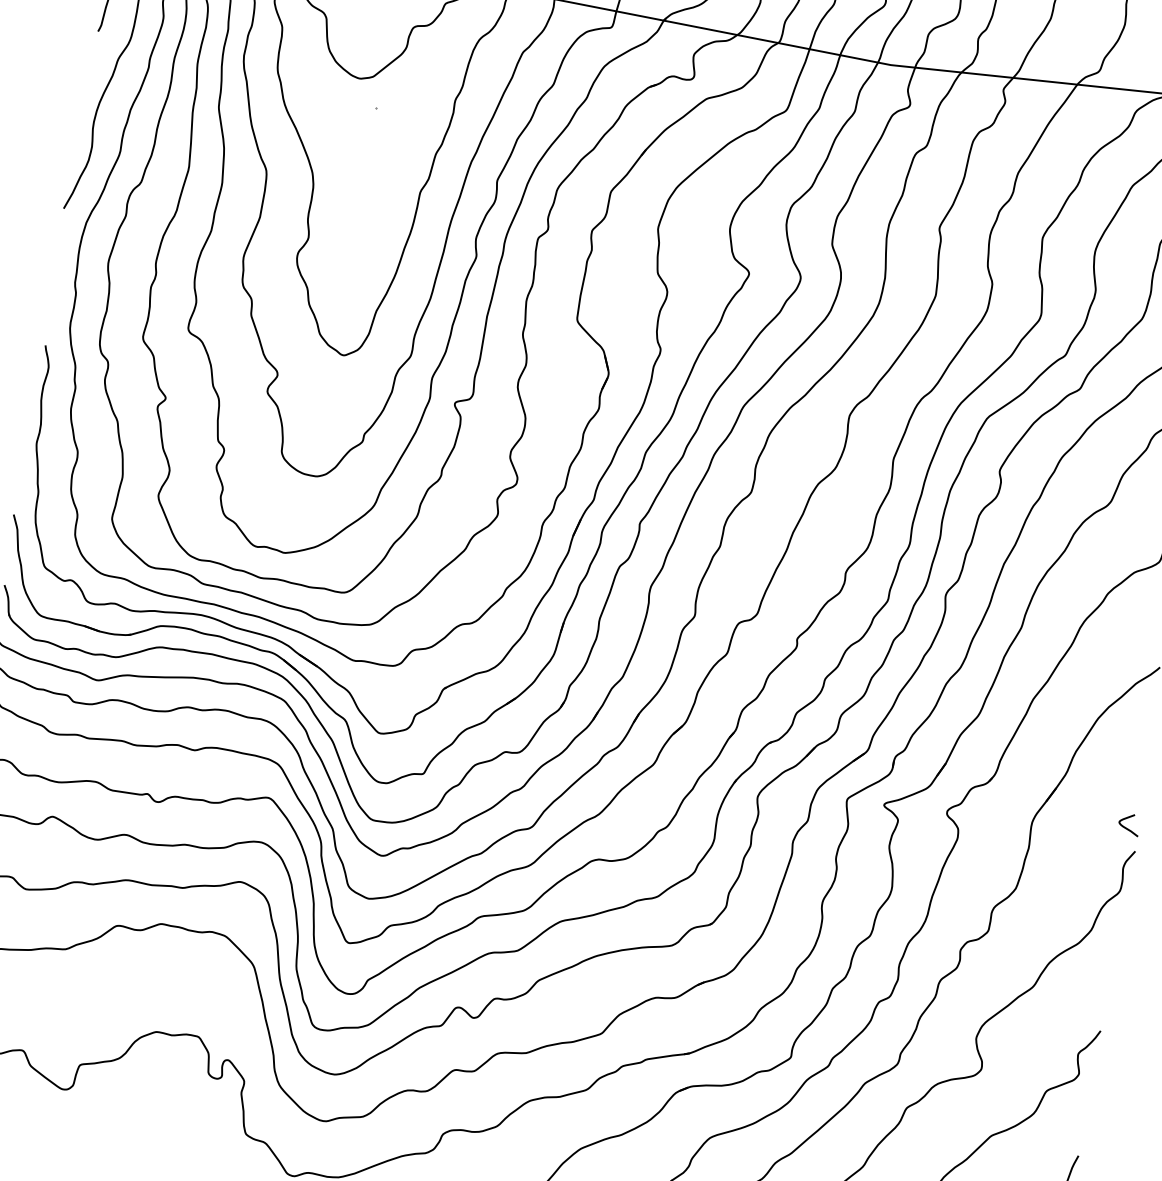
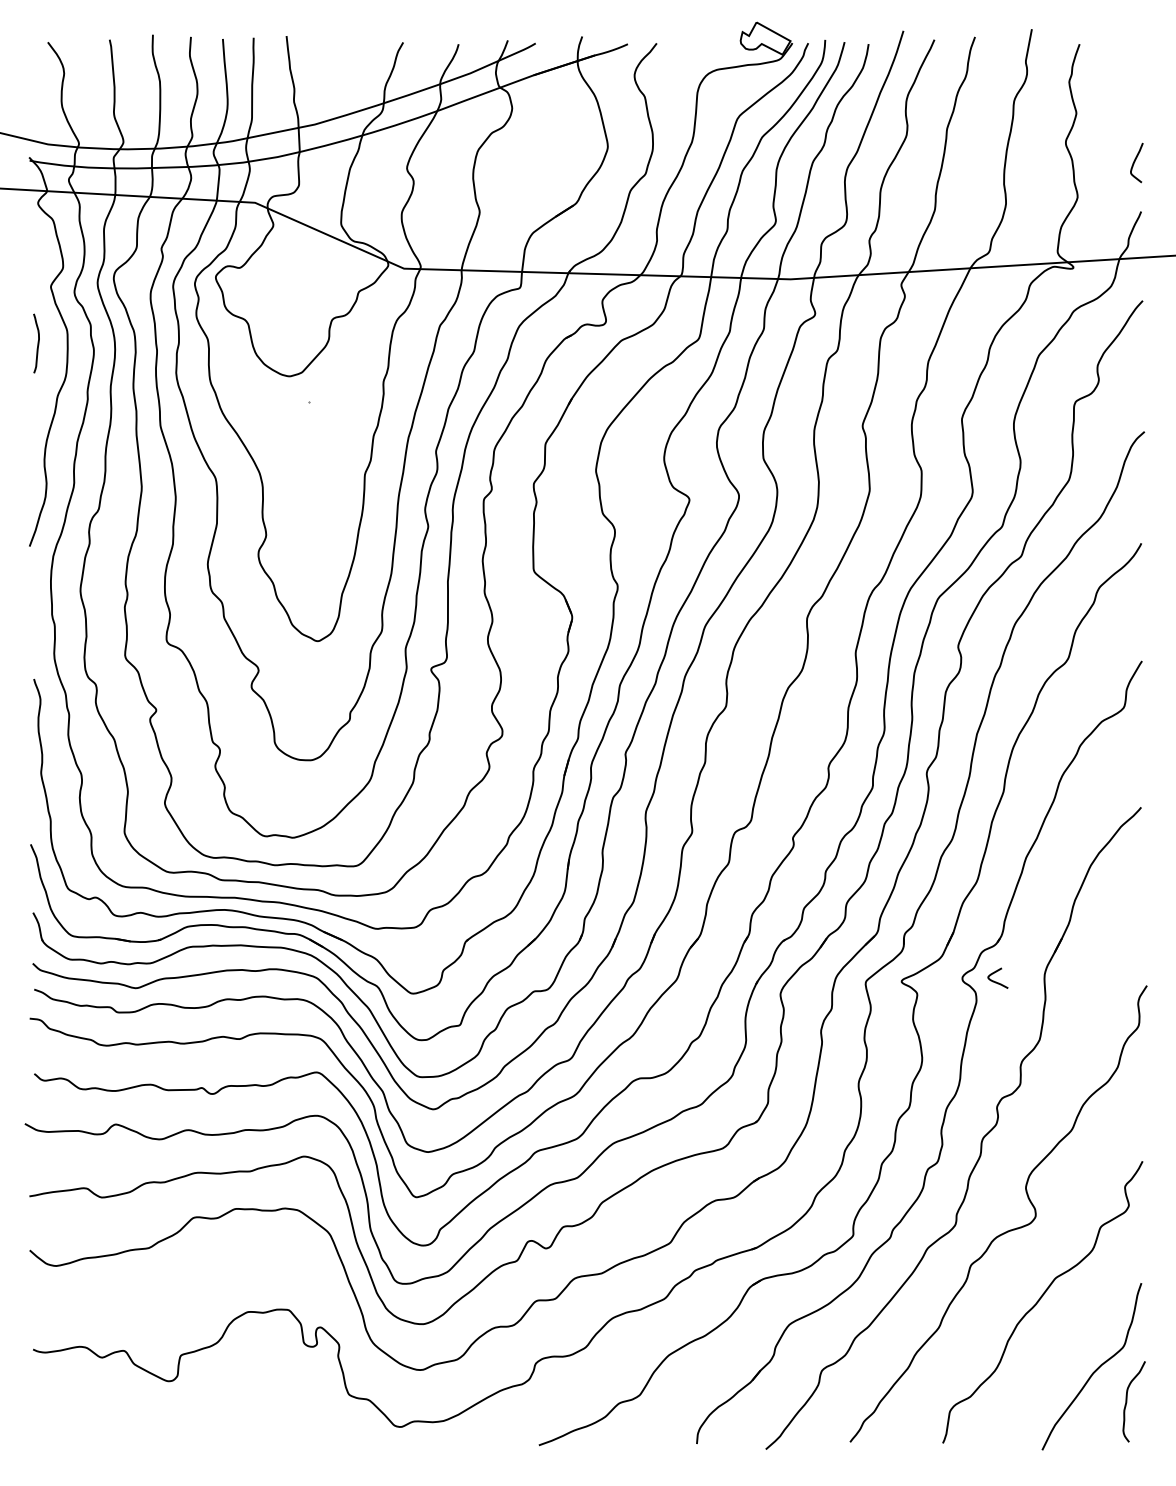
curve: (1127, 827) -> (996, 981), moved

